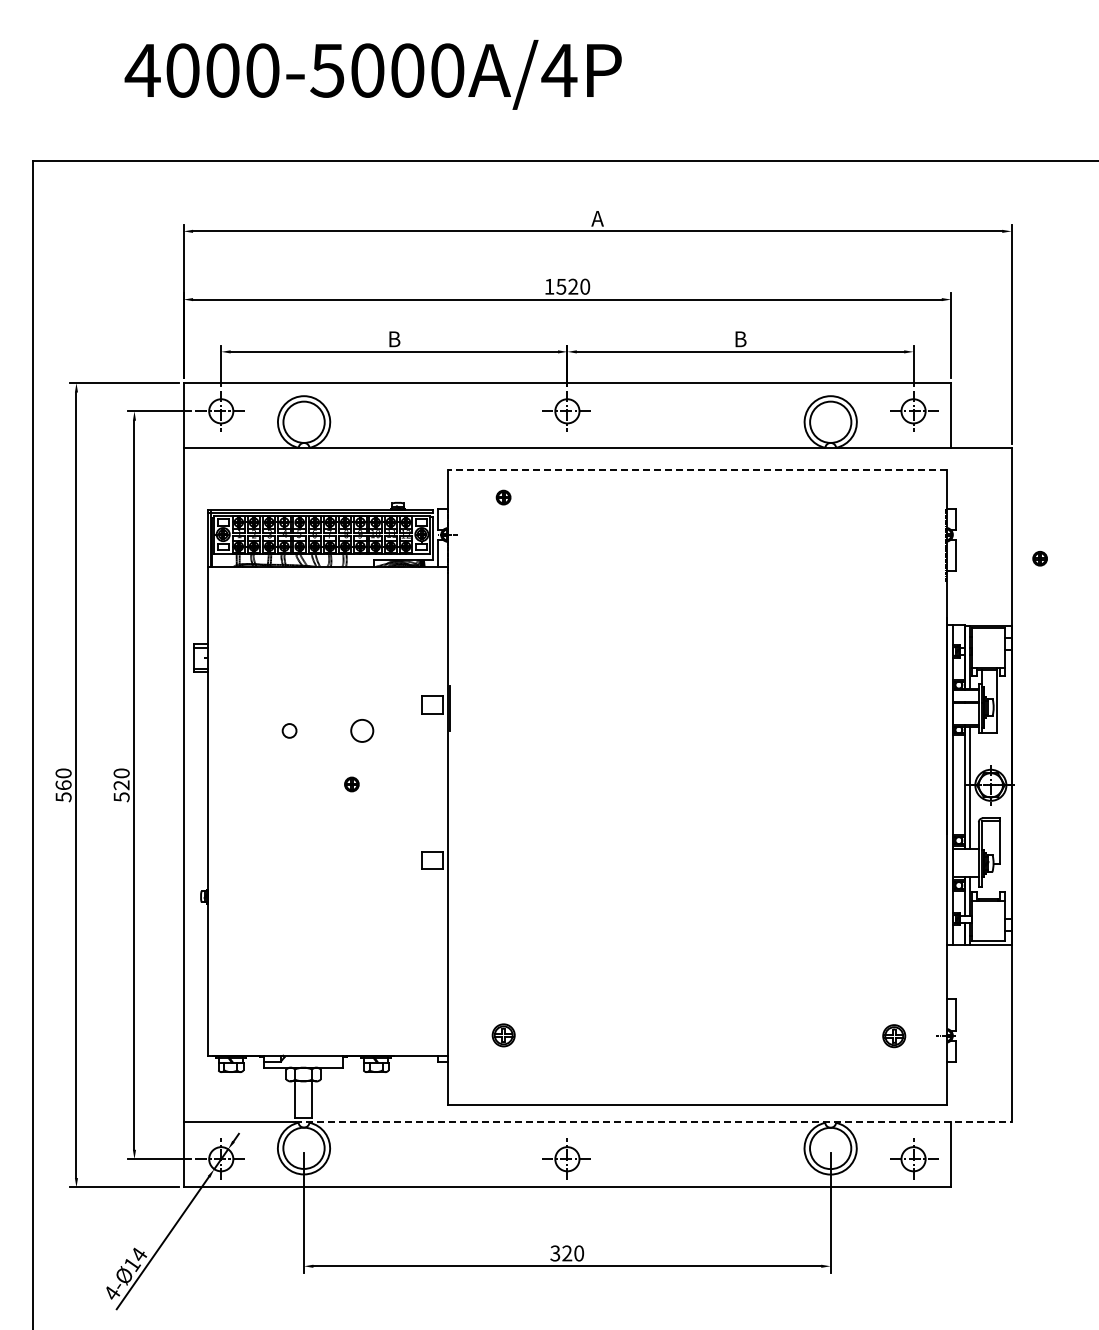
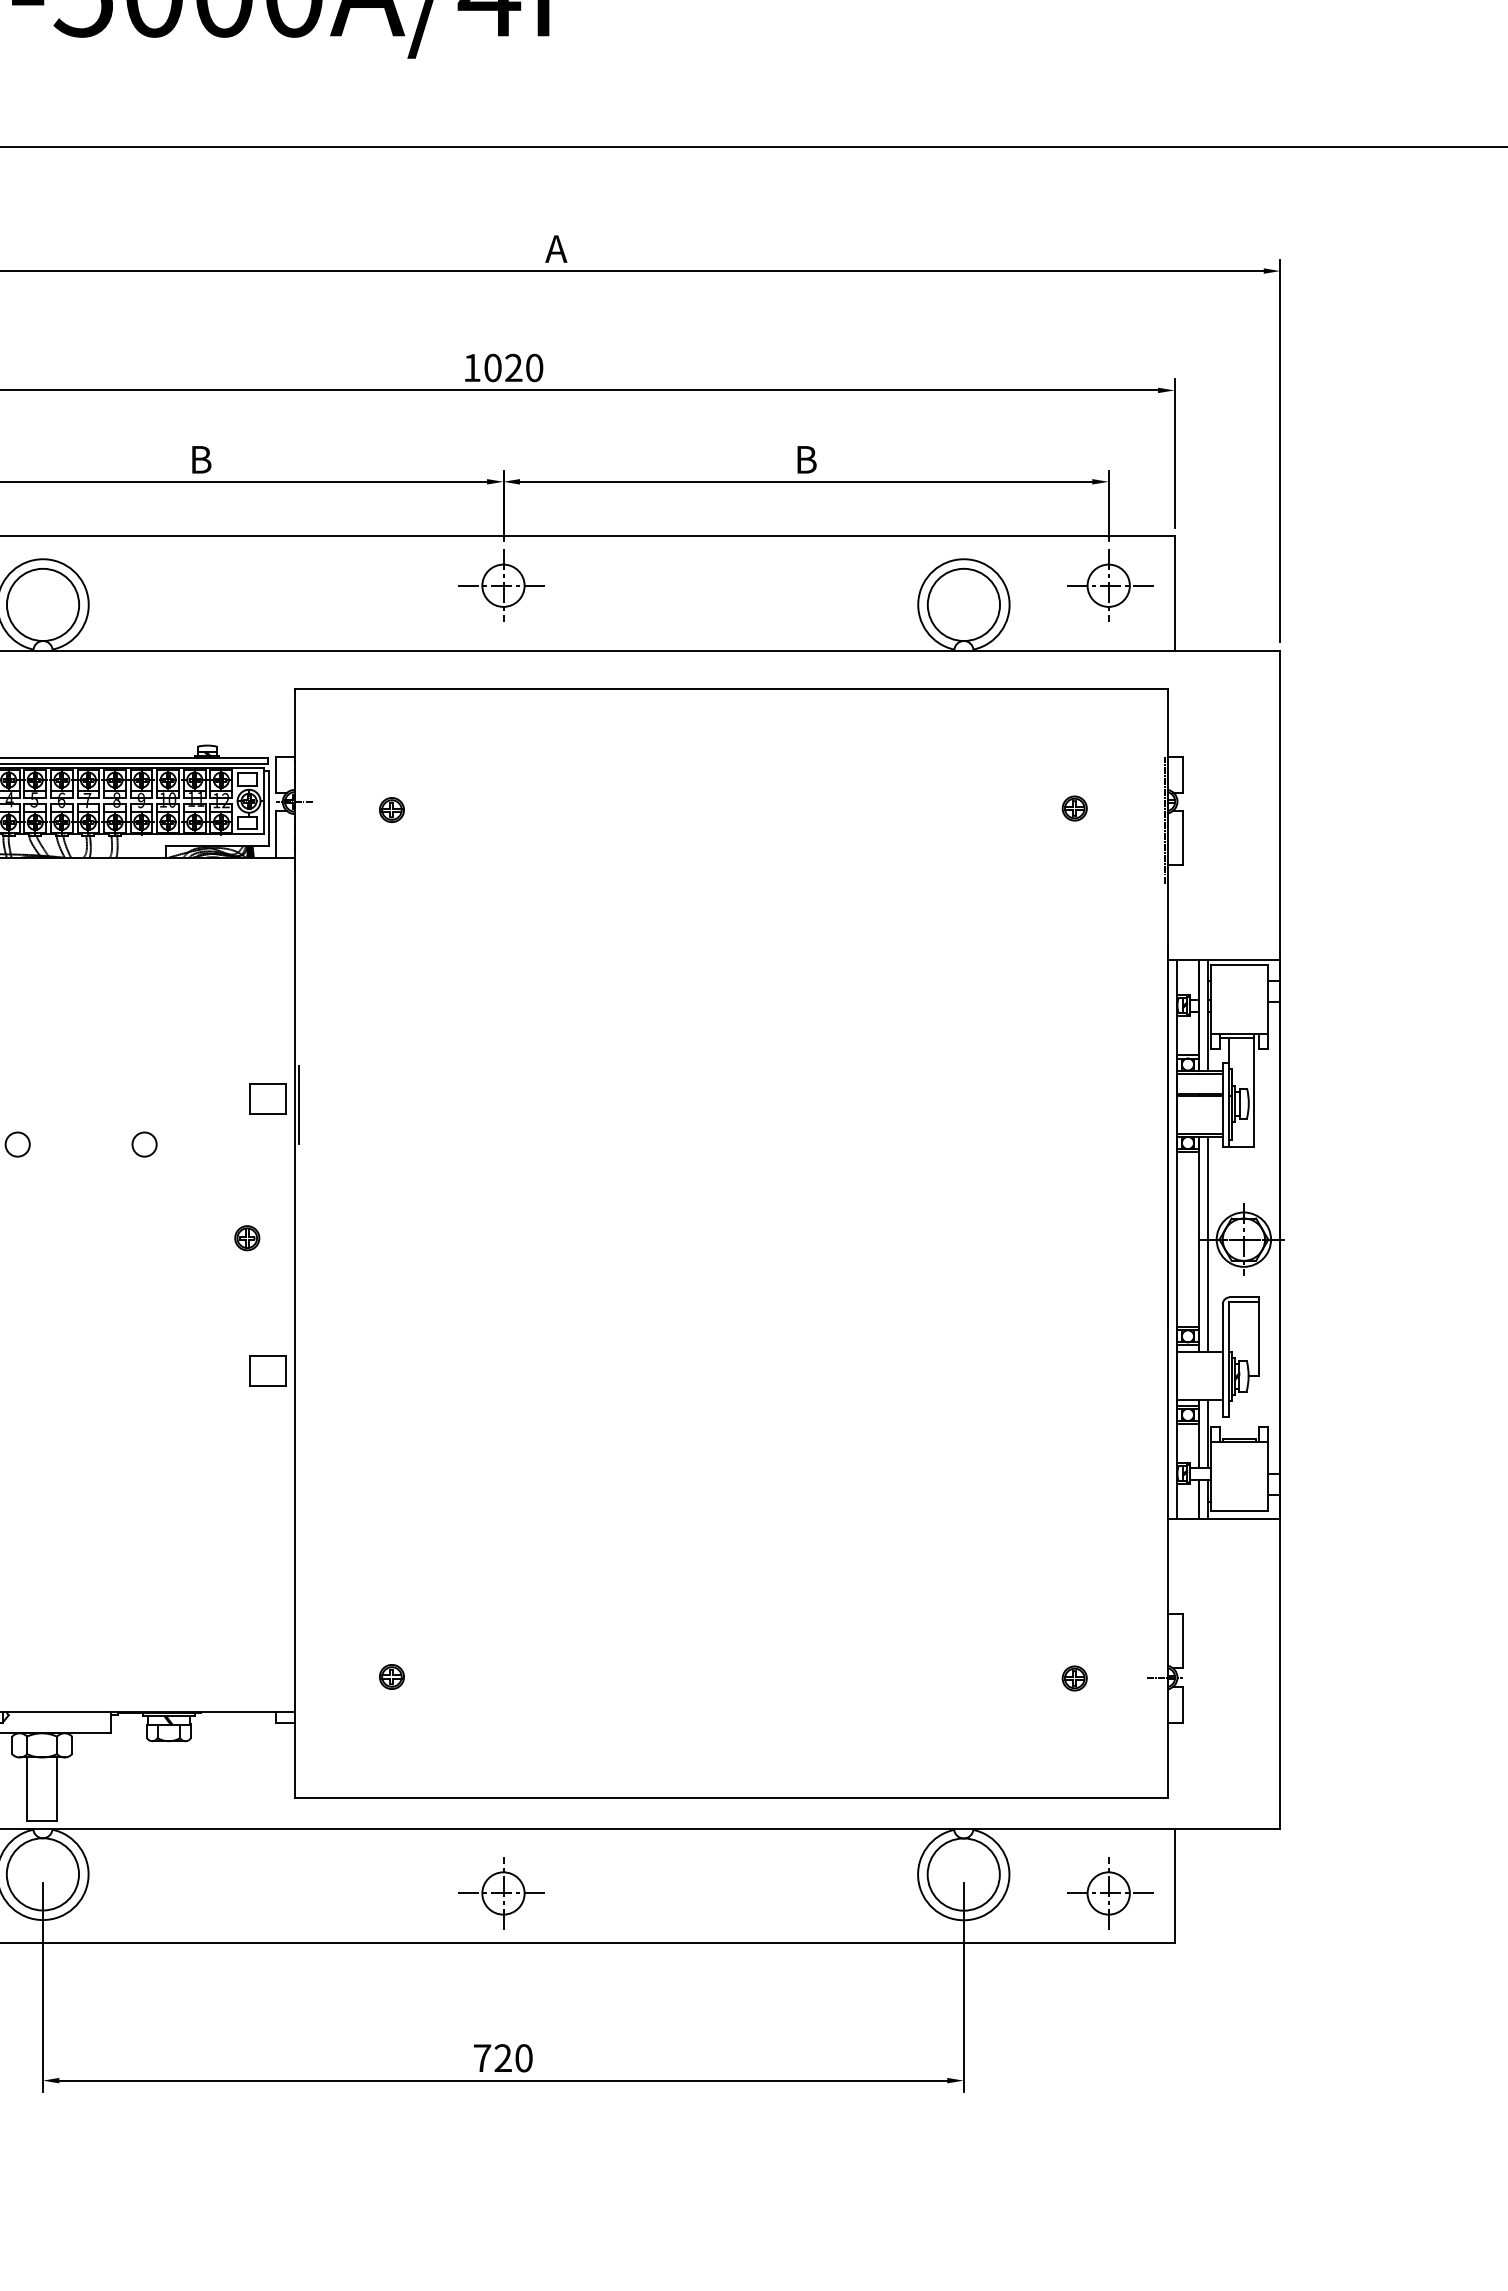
text: (561, 286) -> (493, 367), 1520 -> 1020
line: (697, 470) -> (730, 689), dashed -> solid
part: (503, 497) -> (391, 809), moved
part: (1039, 558) -> (1073, 808), moved
circle: (361, 730) -> (143, 1143), size x0.62
part: (351, 784) -> (246, 1238), moved
part: (503, 1035) -> (391, 1677), size x0.62
part: (893, 1036) -> (1073, 1678), size x0.62
line: (653, 1122) -> (654, 1829), dashed -> solid
text: (555, 1253) -> (482, 2058), 320 -> 720

